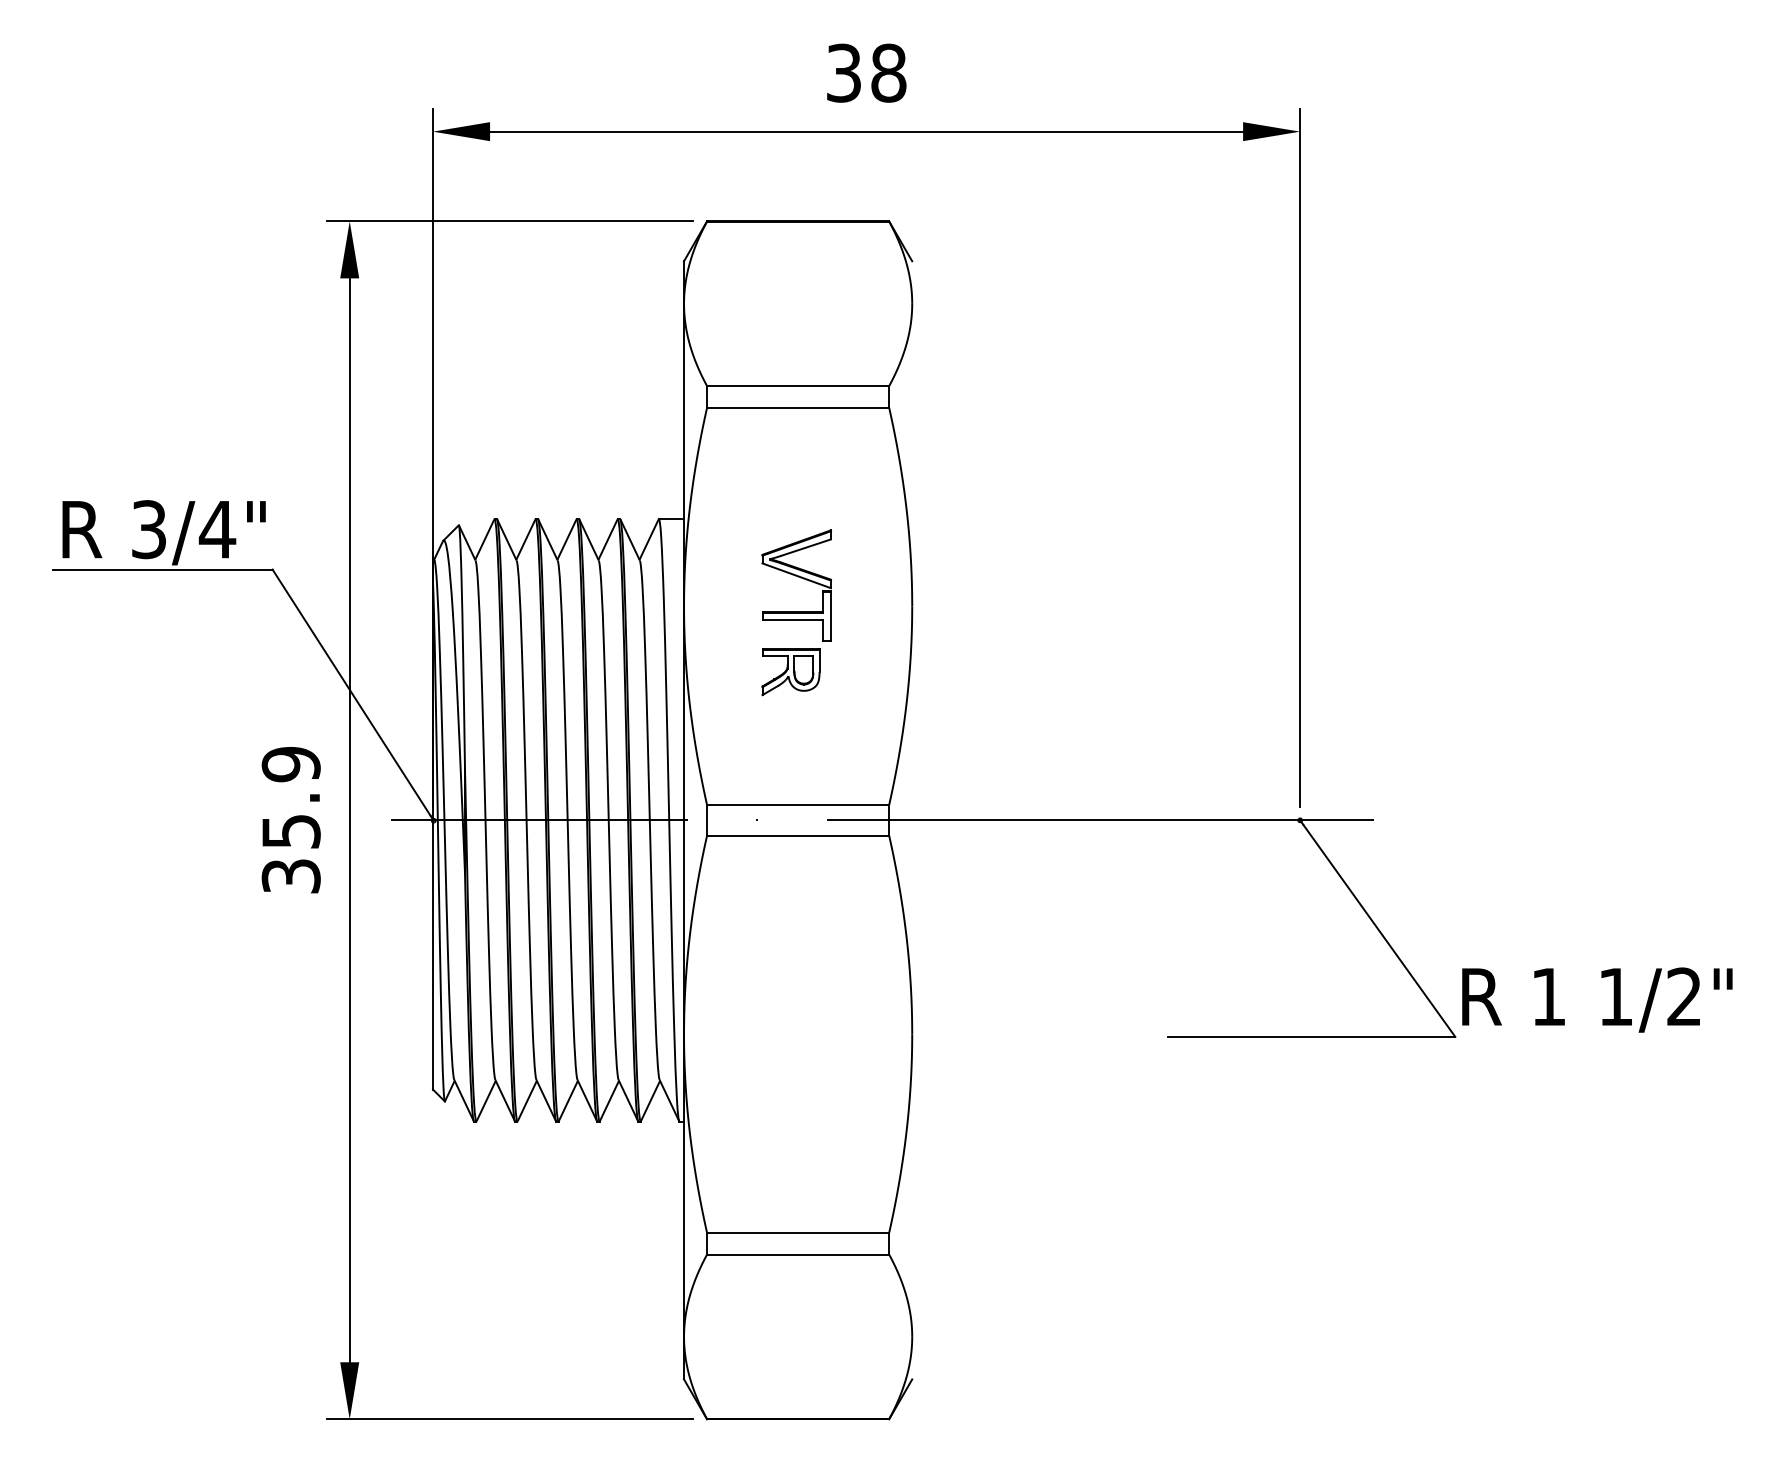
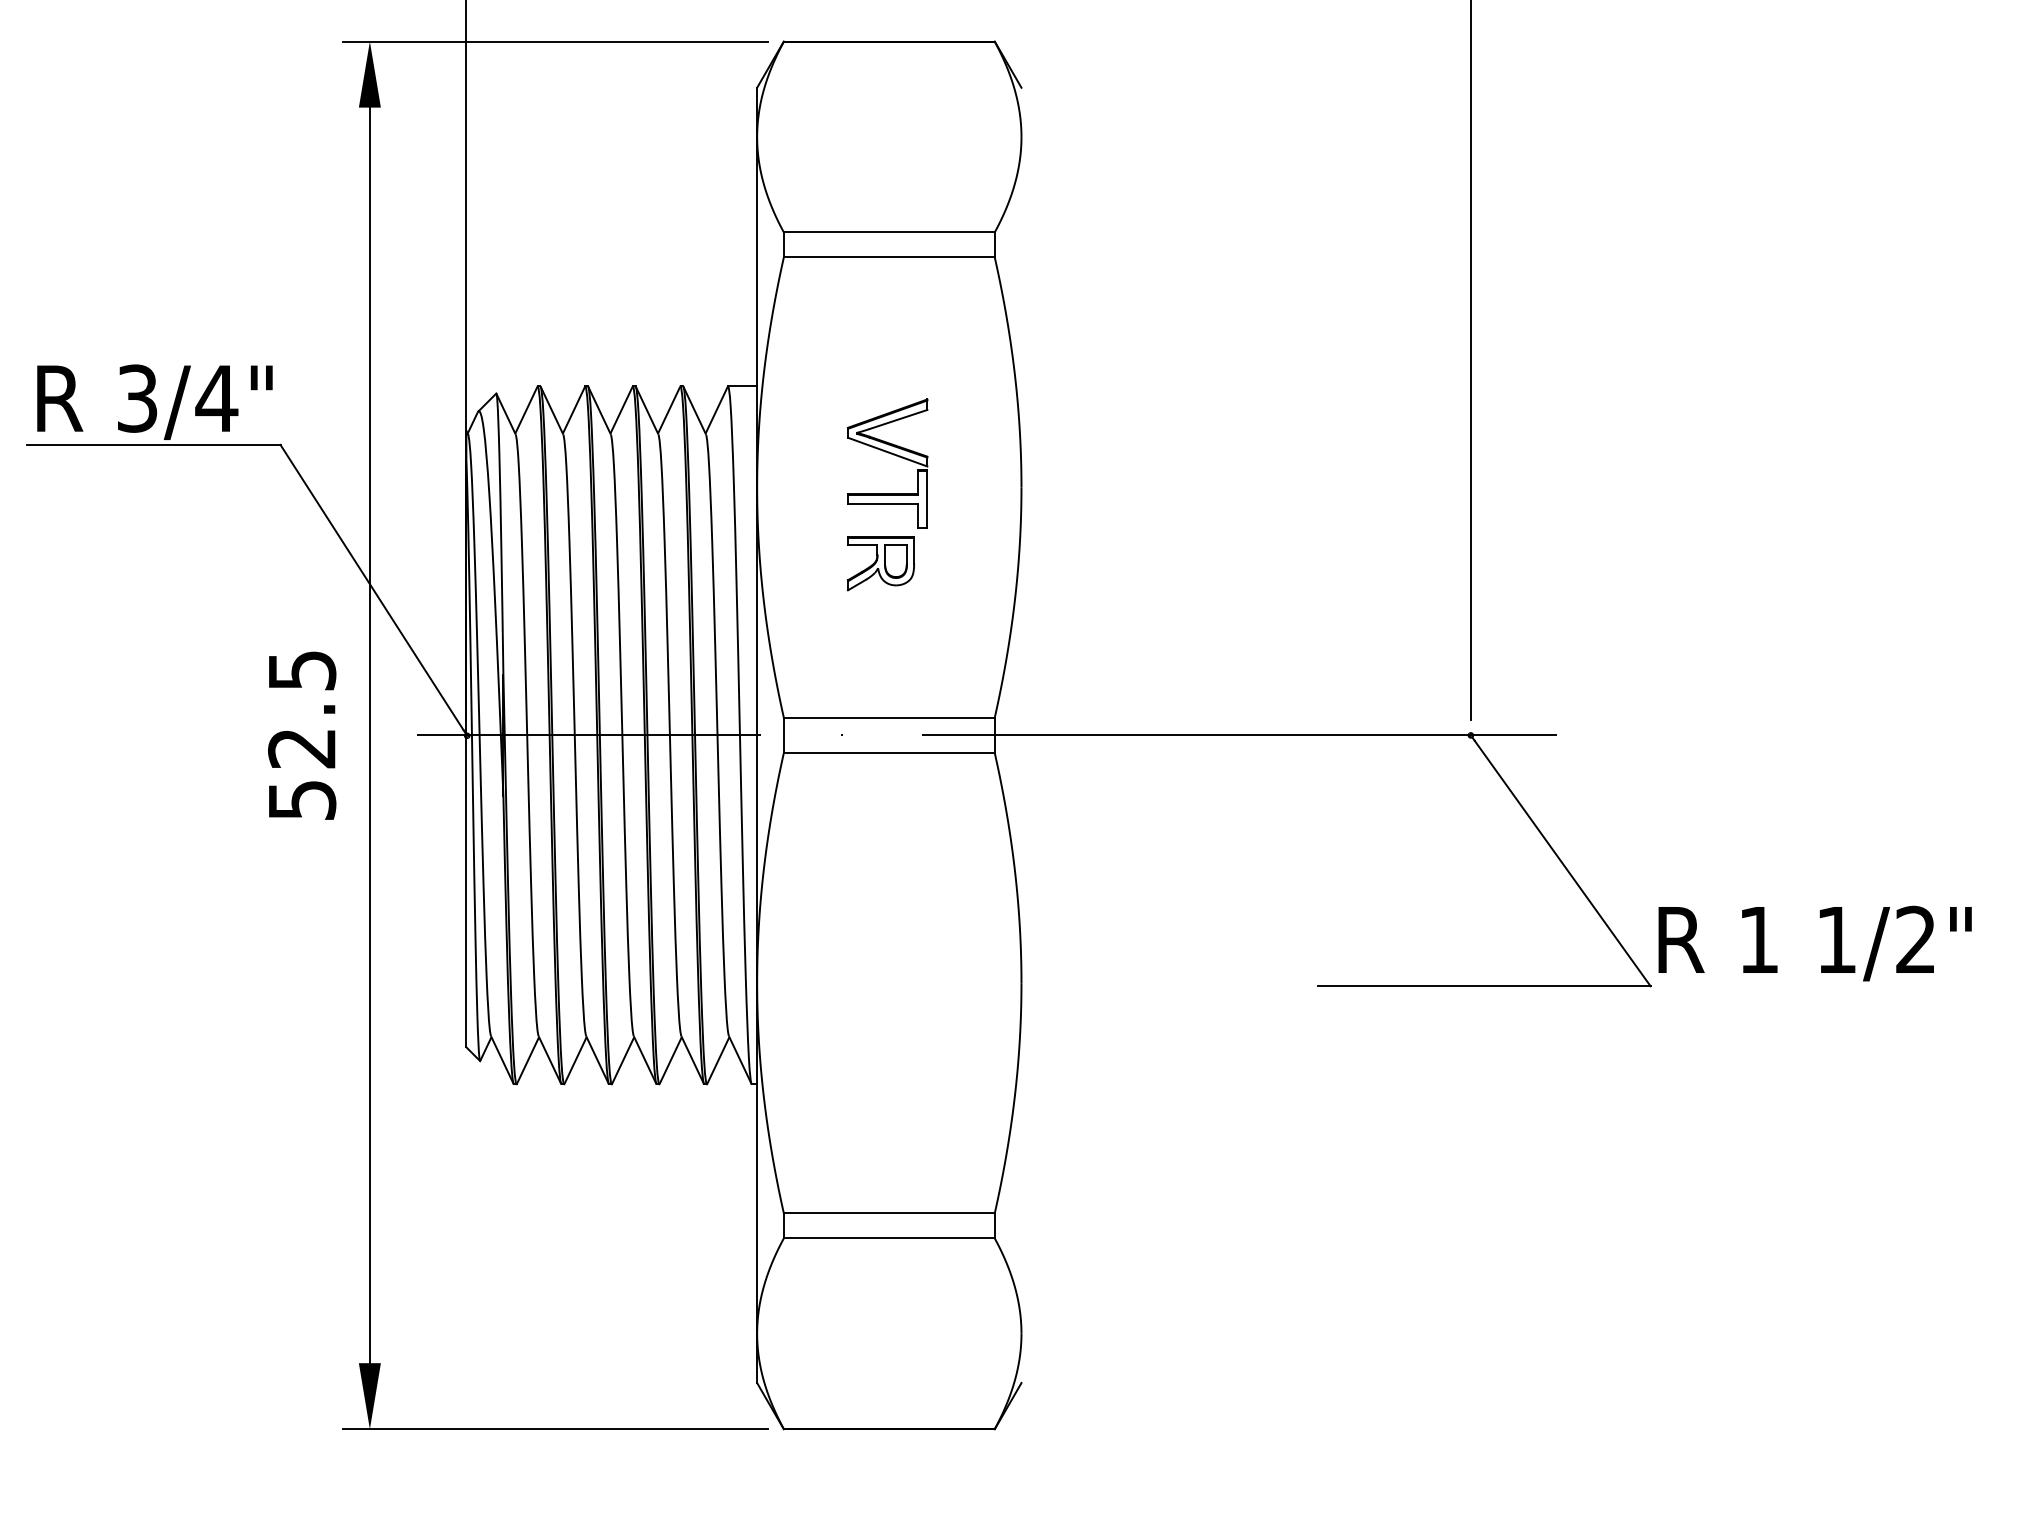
text: (290, 819) -> (301, 734), 35.9 -> 52.5

